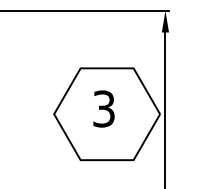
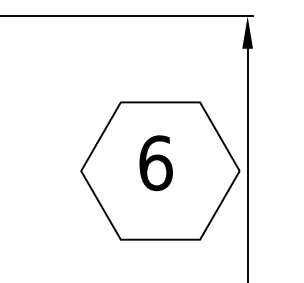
text: (104, 108) -> (156, 162), 3 -> 6

